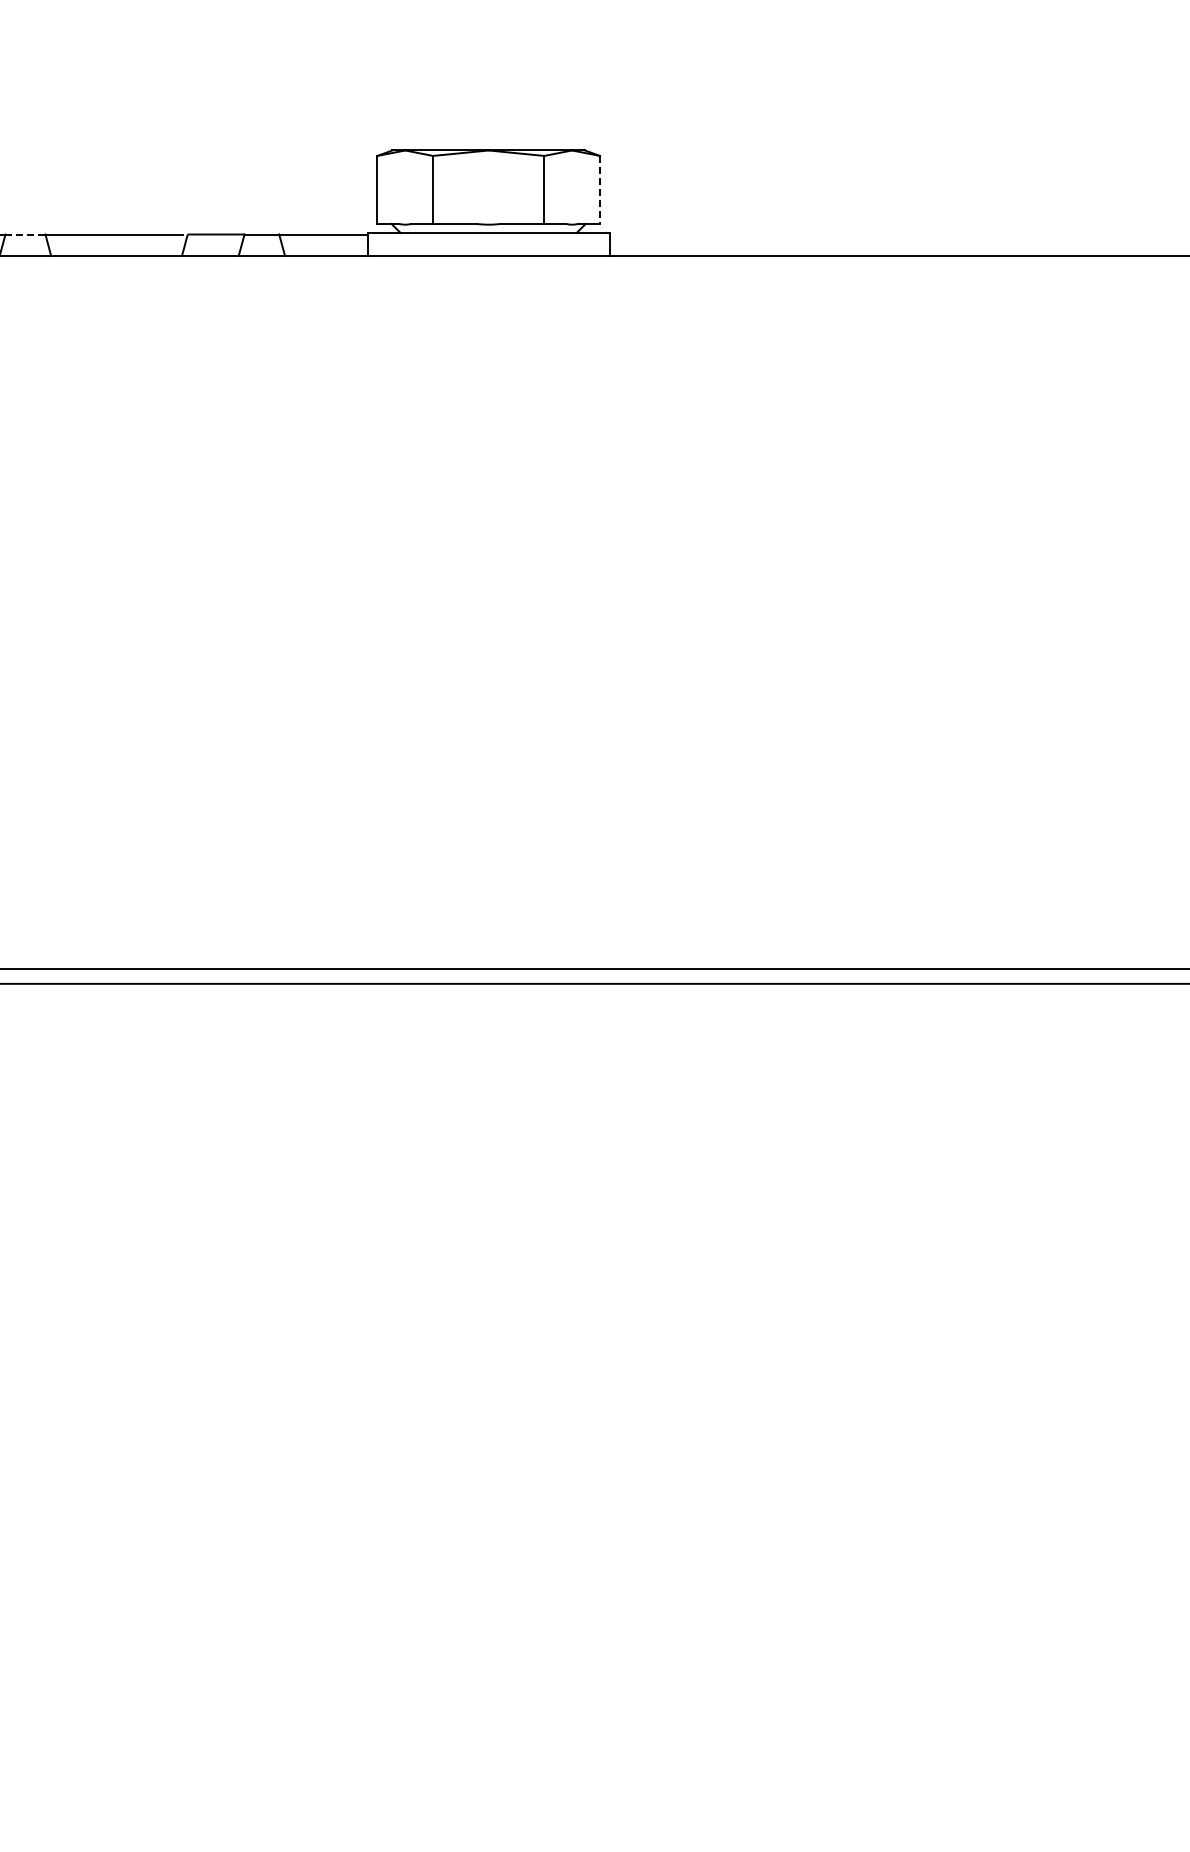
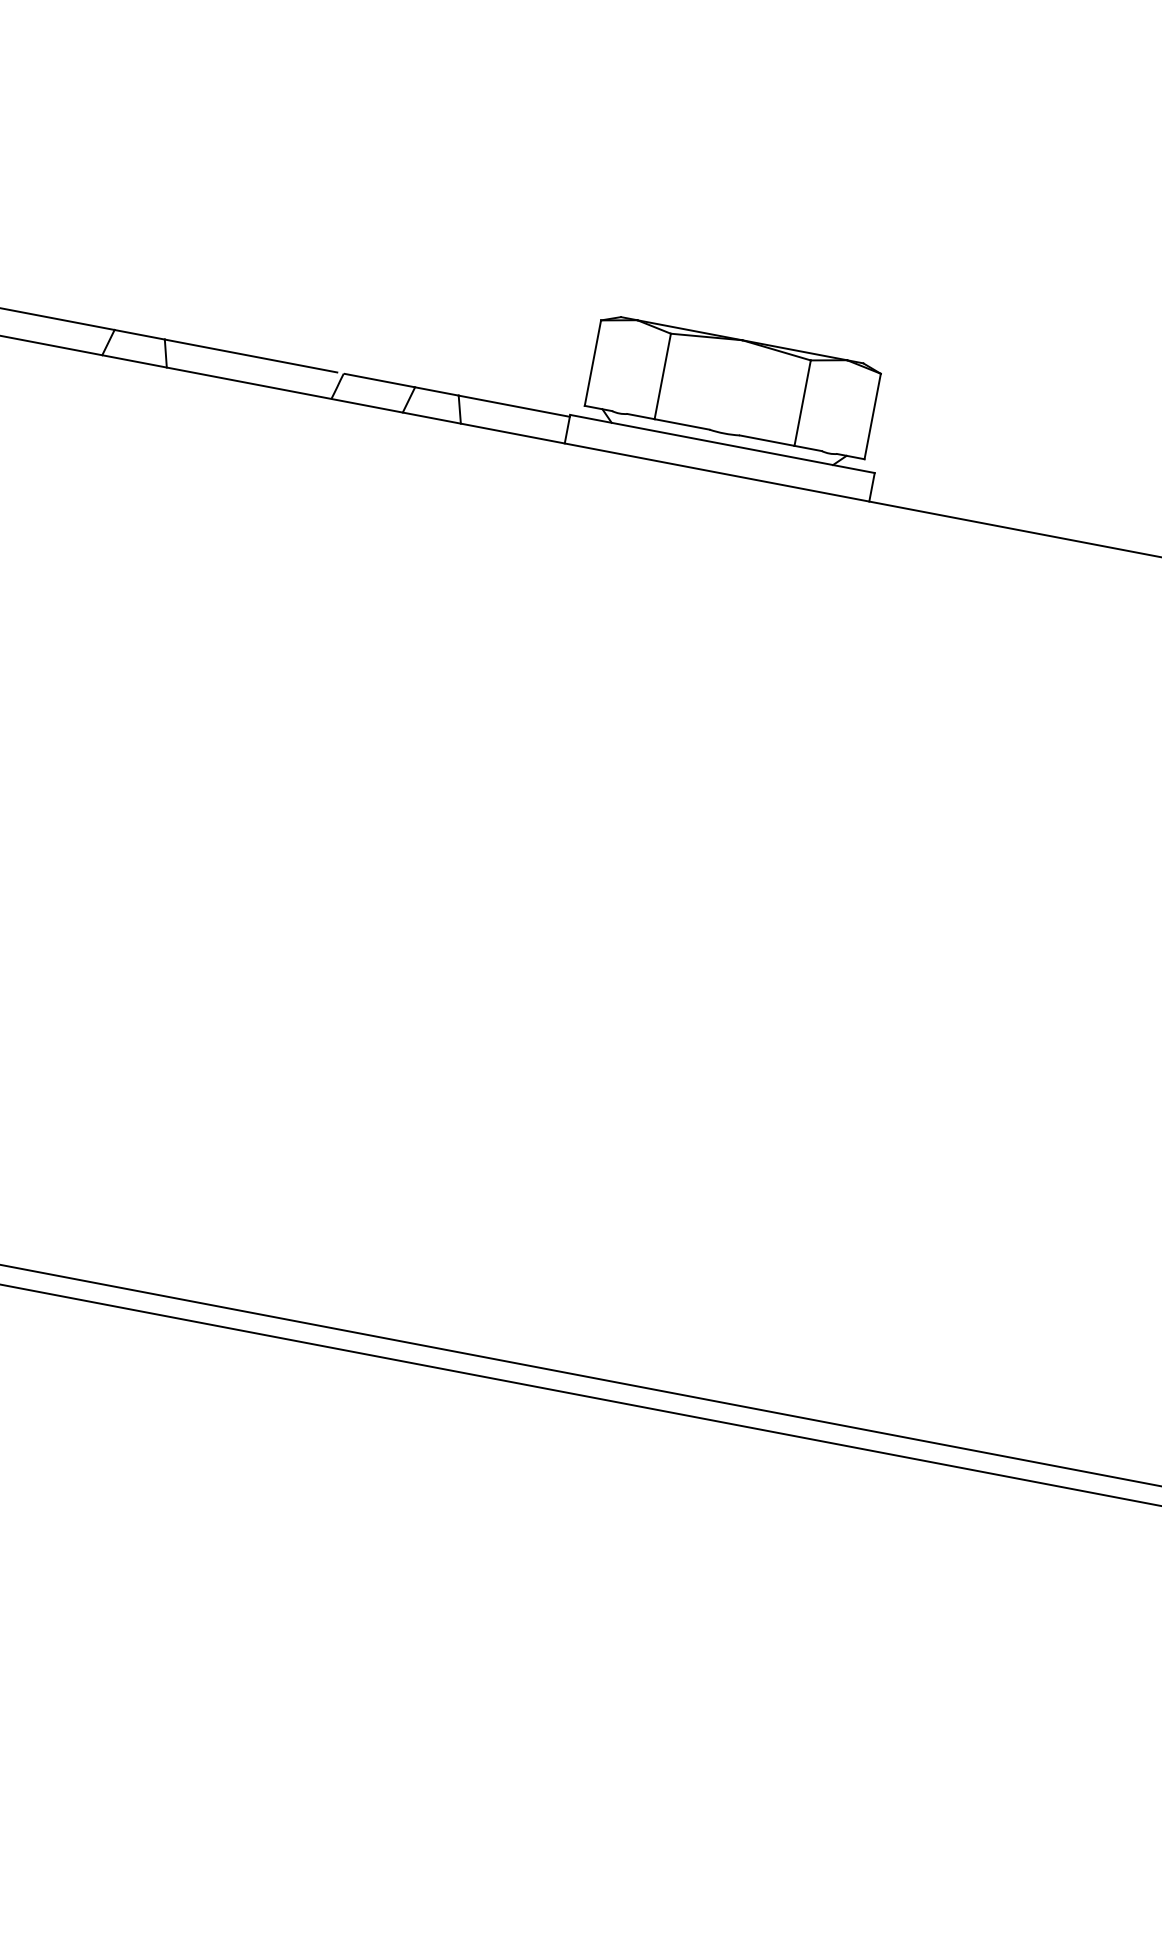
line: (600, 189) -> (873, 416), dashed -> solid
line: (25, 234) -> (139, 334), dashed -> solid

